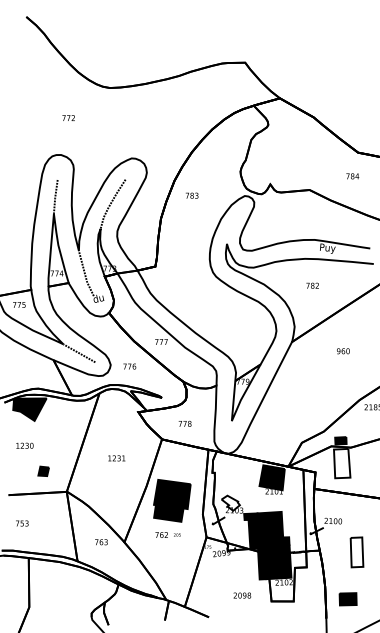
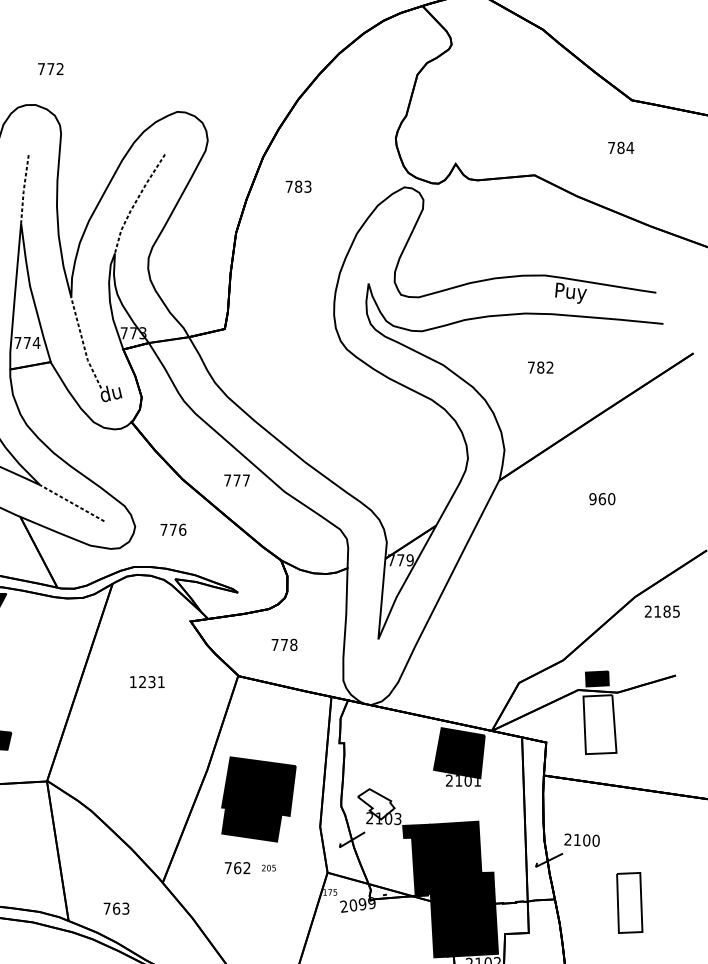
text: (68, 117) -> (50, 67), moved
text: (116, 458) -> (146, 682), moved
text: (101, 542) -> (116, 909), moved

